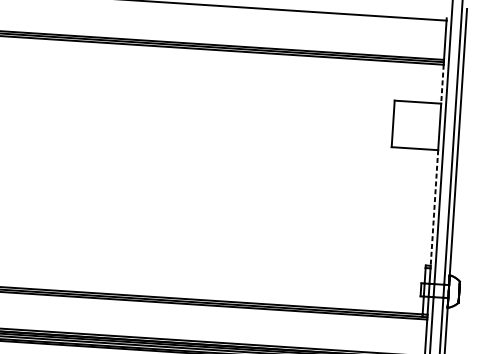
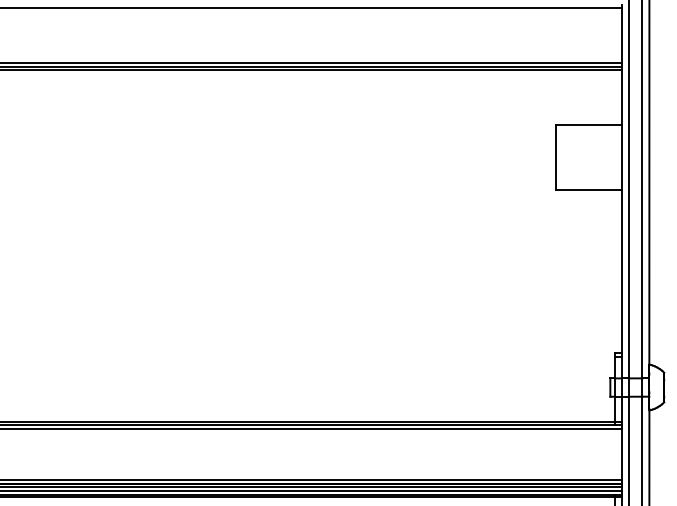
line: (442, 84) -> (621, 98), dashed -> solid
line: (434, 208) -> (621, 272), dashed -> solid

